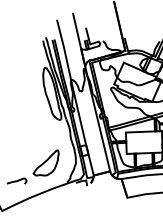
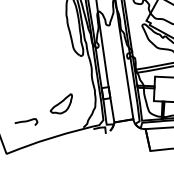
part: (45, 162) -> (60, 102), size x0.7

